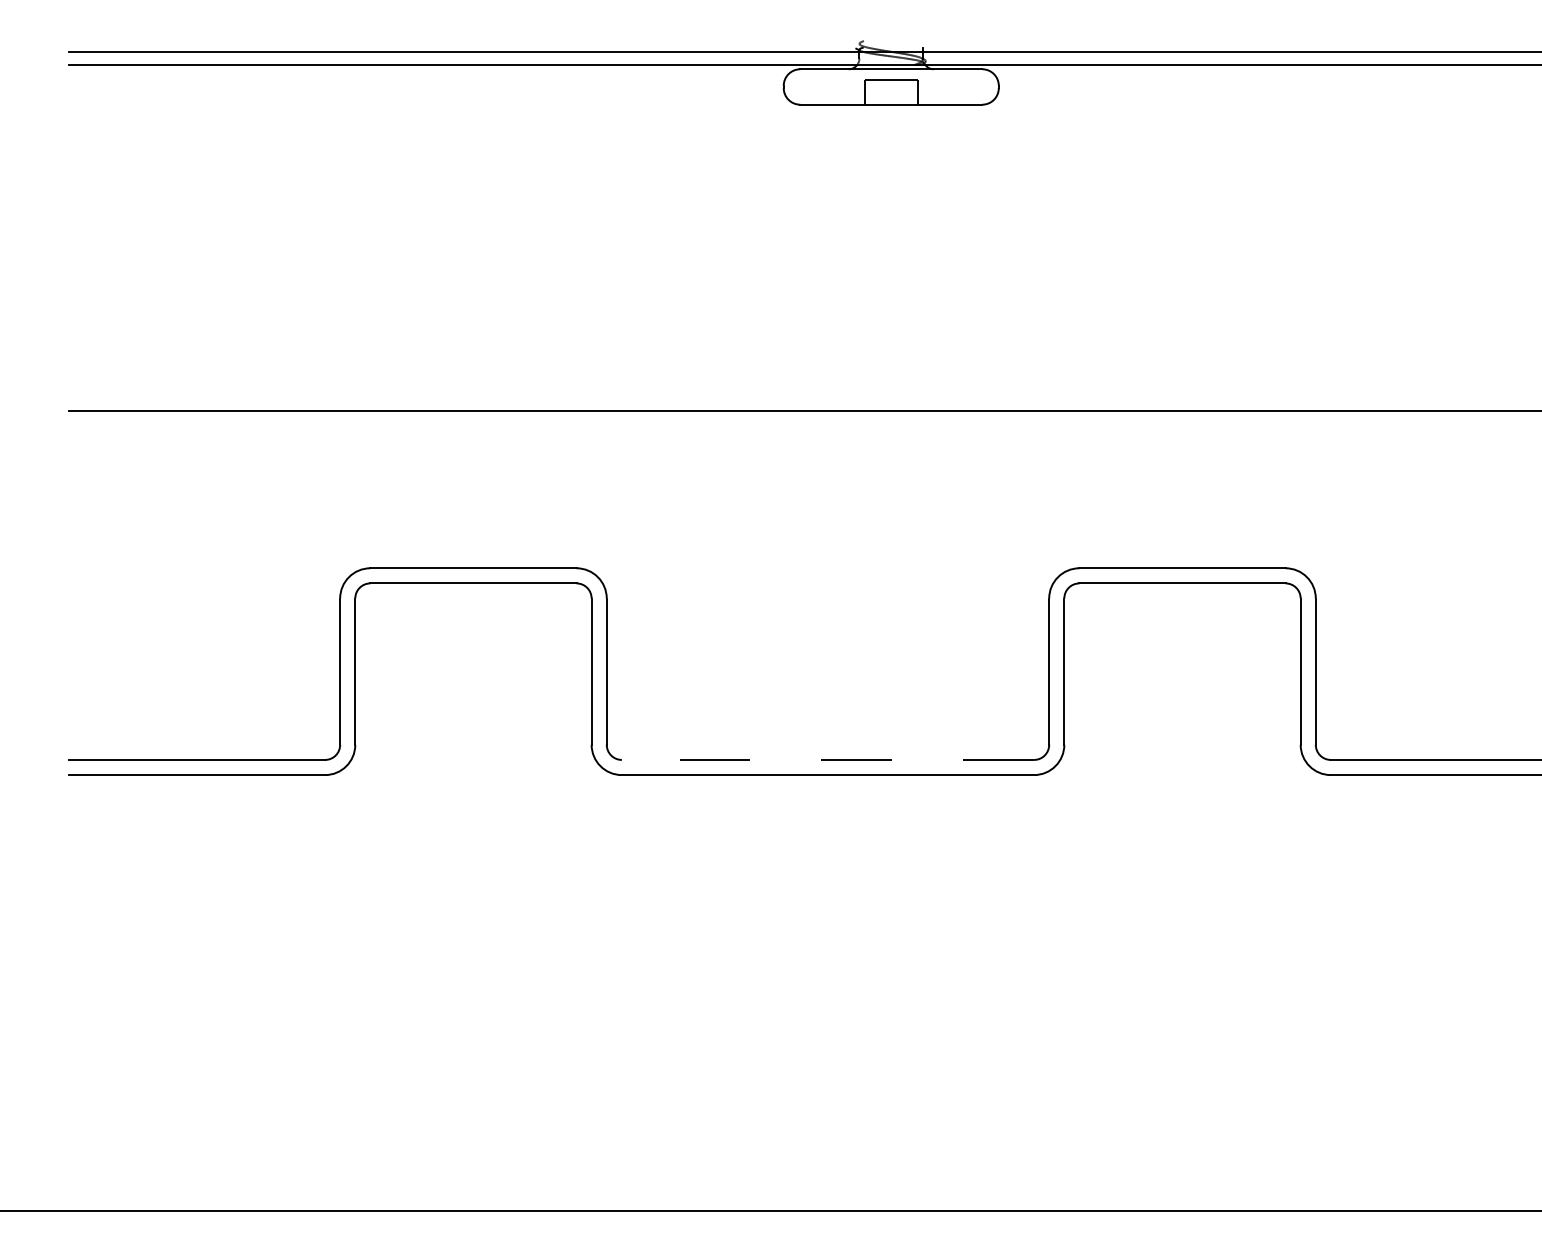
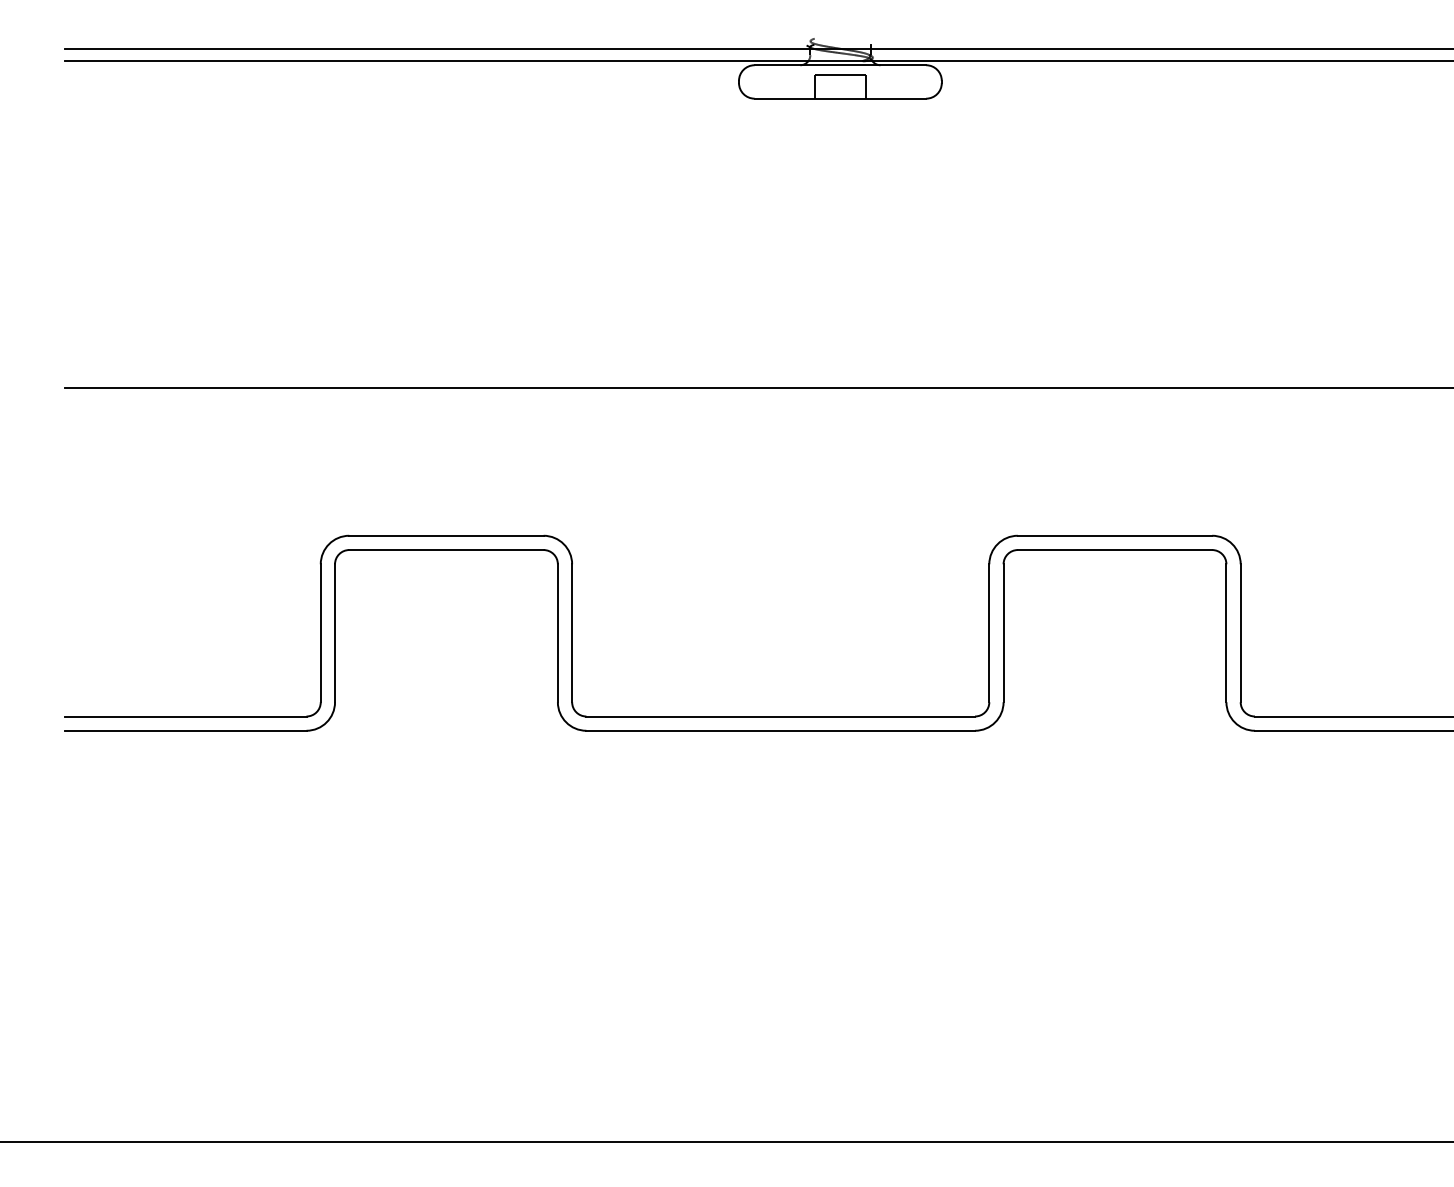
line: (827, 759) -> (780, 716), dashed -> solid

